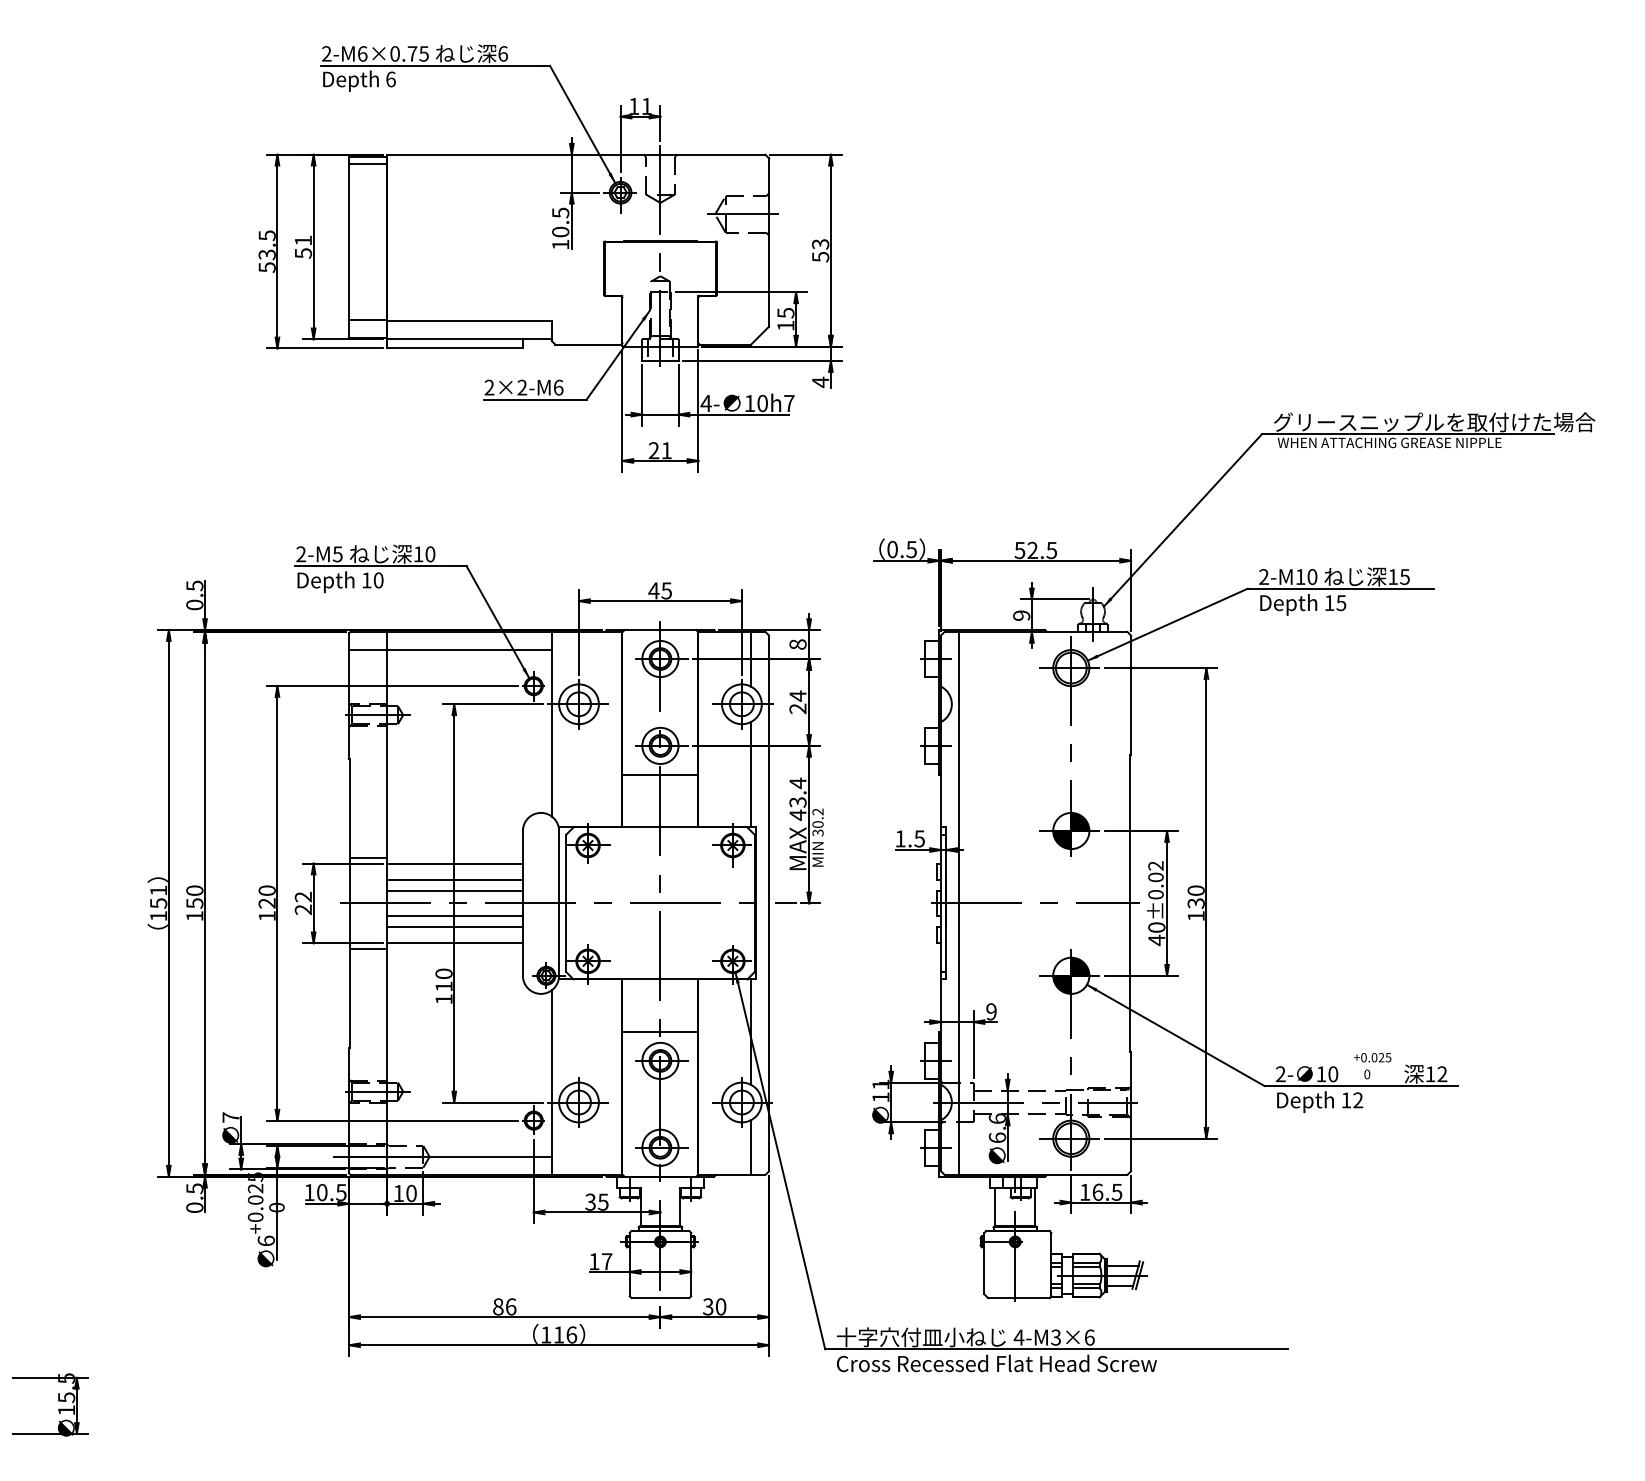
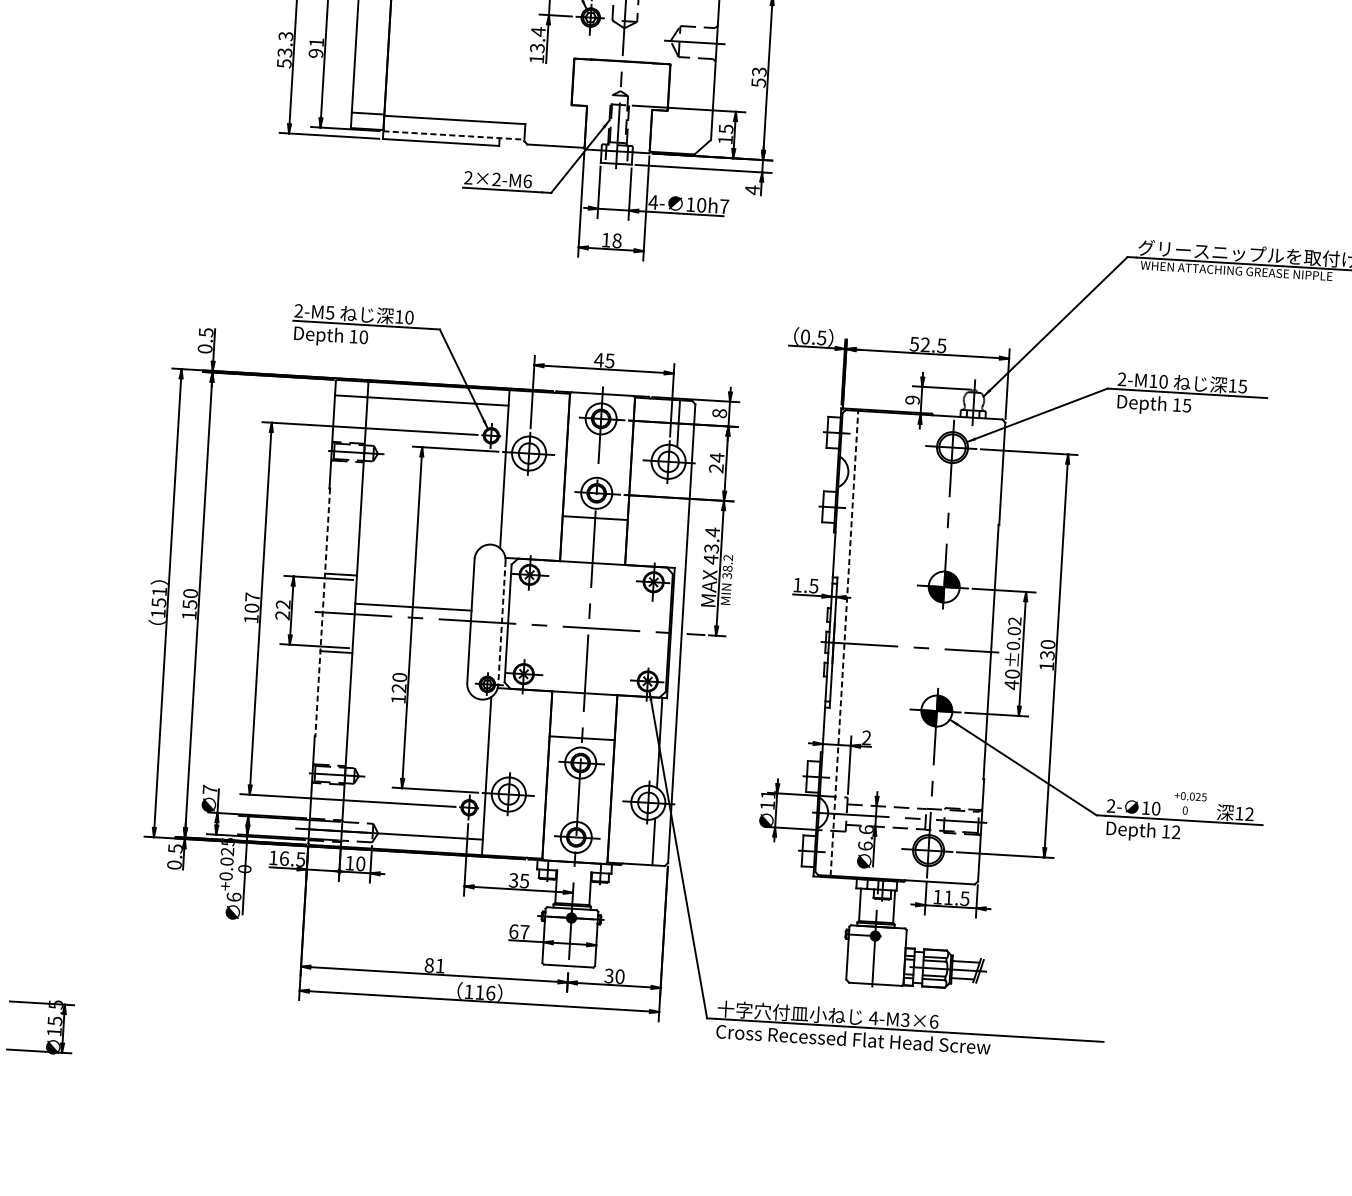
text: (560, 222) -> (537, 40), 10.5 -> 13.4
text: (266, 235) -> (285, 36), 53.5 -> 53.3
text: (302, 253) -> (315, 53), 51 -> 91
line: (470, 339) -> (454, 135), solid -> dashed
text: (660, 450) -> (611, 240), 21 -> 18
line: (750, 774) -> (672, 522), removed
text: (818, 824) -> (728, 568), 30.2 -> 38.2
line: (455, 863) -> (415, 583), removed
line: (454, 879) -> (413, 597), removed
text: (266, 896) -> (251, 602), 120 -> 107
line: (959, 902) -> (844, 642), solid -> dashed
line: (349, 903) -> (322, 612), solid -> dashed
line: (559, 903) -> (502, 623), solid -> dashed
line: (454, 915) -> (411, 628), removed
line: (454, 927) -> (411, 638), removed
line: (455, 943) -> (411, 652), removed
text: (443, 986) -> (398, 688), 110 -> 120
text: (991, 1011) -> (866, 737), 9 -> 2
text: (1098, 1191) -> (949, 897), 16.5 -> 11.5
text: (322, 1192) -> (284, 858), 10.5 -> 16.5
text: (594, 1261) -> (514, 931), 17 -> 67
text: (511, 1306) -> (440, 965), 86 -> 81

